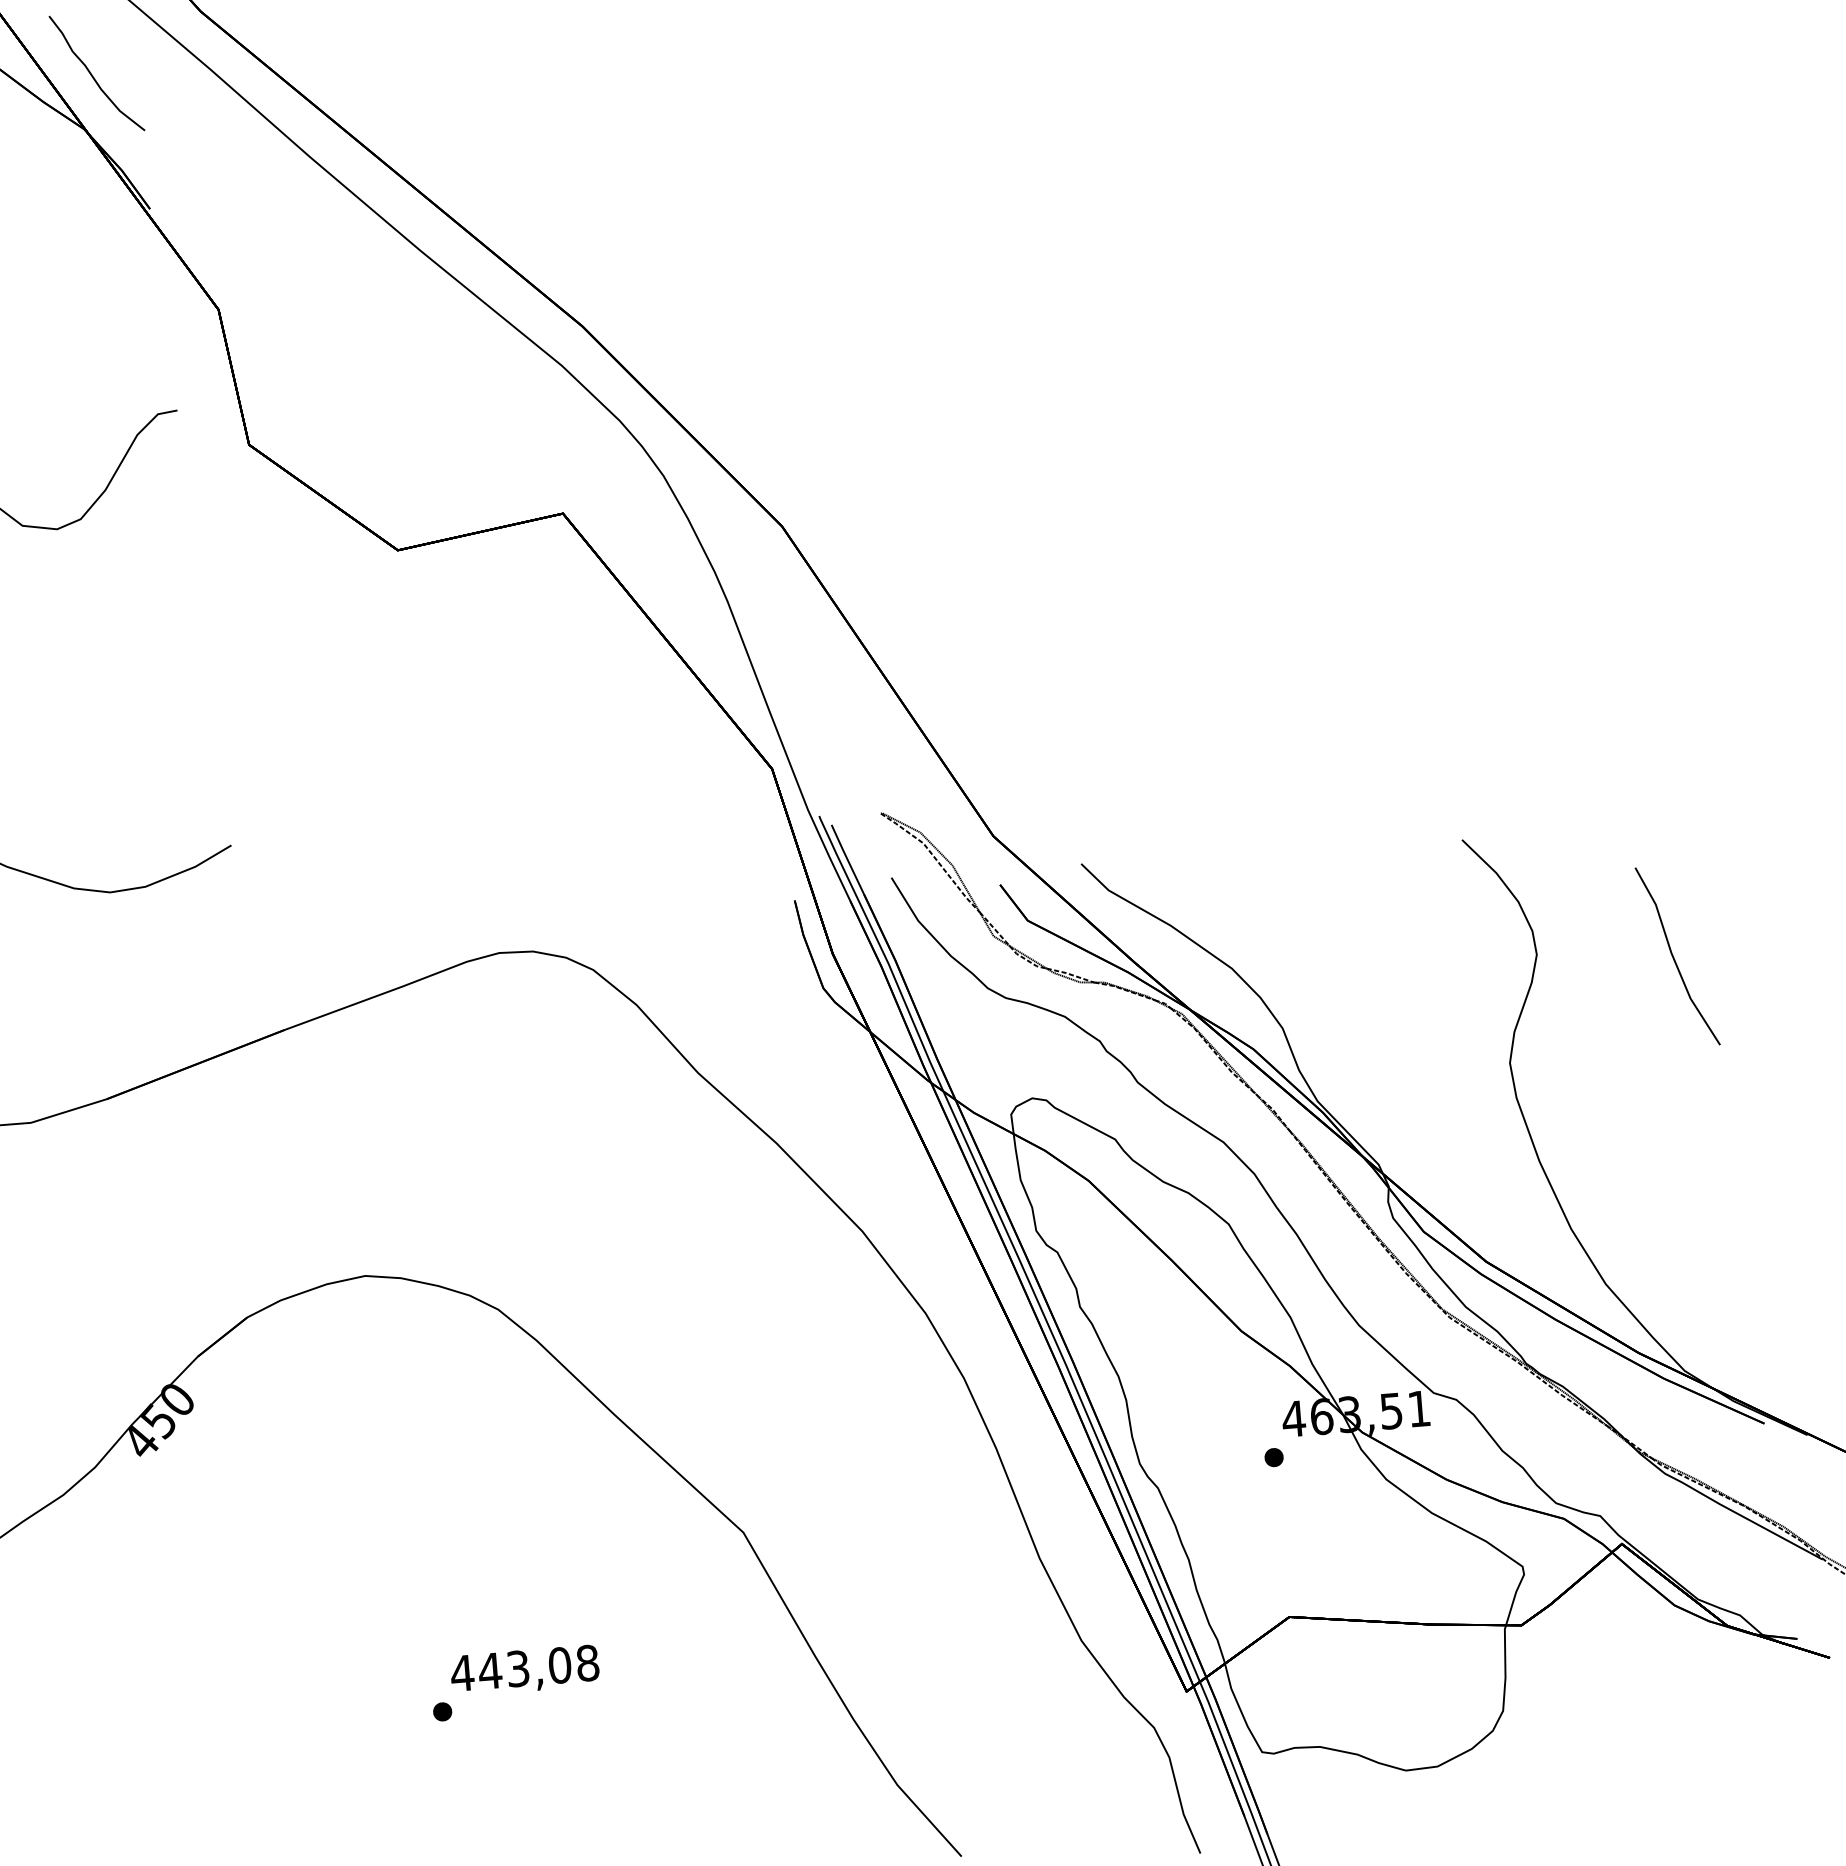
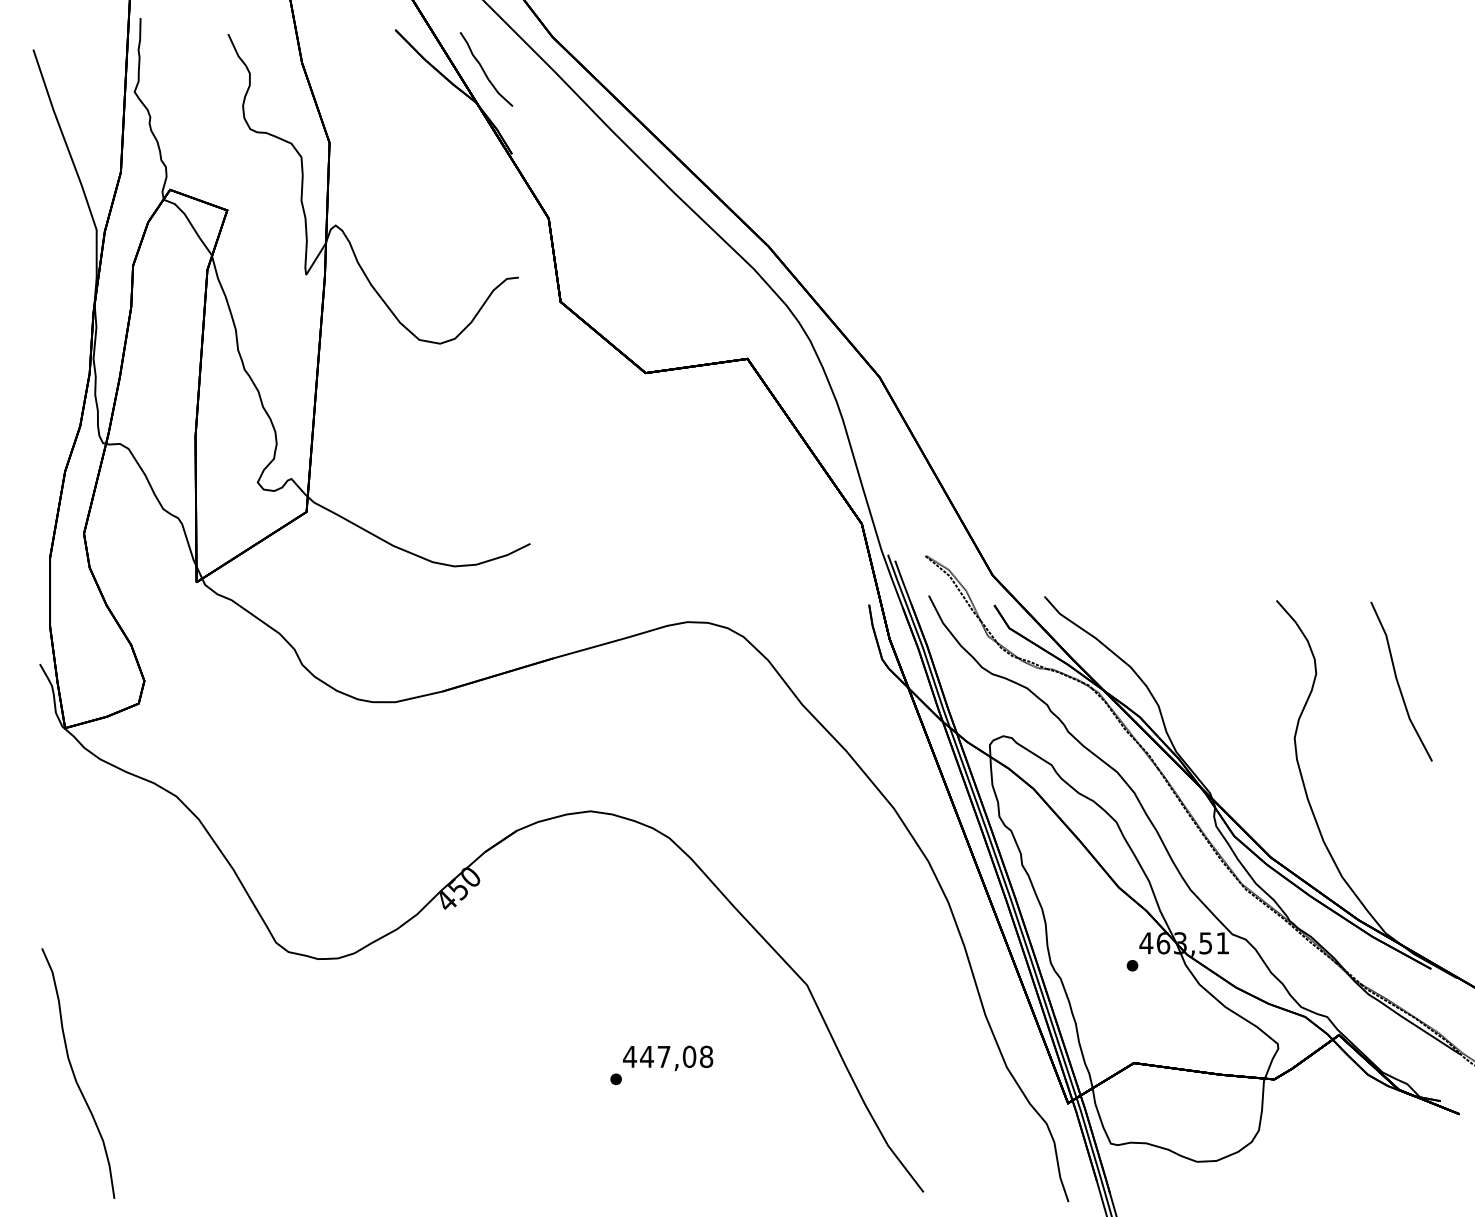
part: (1677, 956) -> (1401, 681), size x1.43
text: (517, 1668) -> (663, 1056), 443,08 -> 447,08

